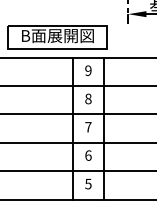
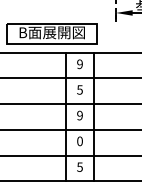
text: (88, 98) -> (80, 89), 8 -> 5
text: (88, 127) -> (80, 115), 7 -> 9
text: (88, 155) -> (80, 141), 6 -> 0

